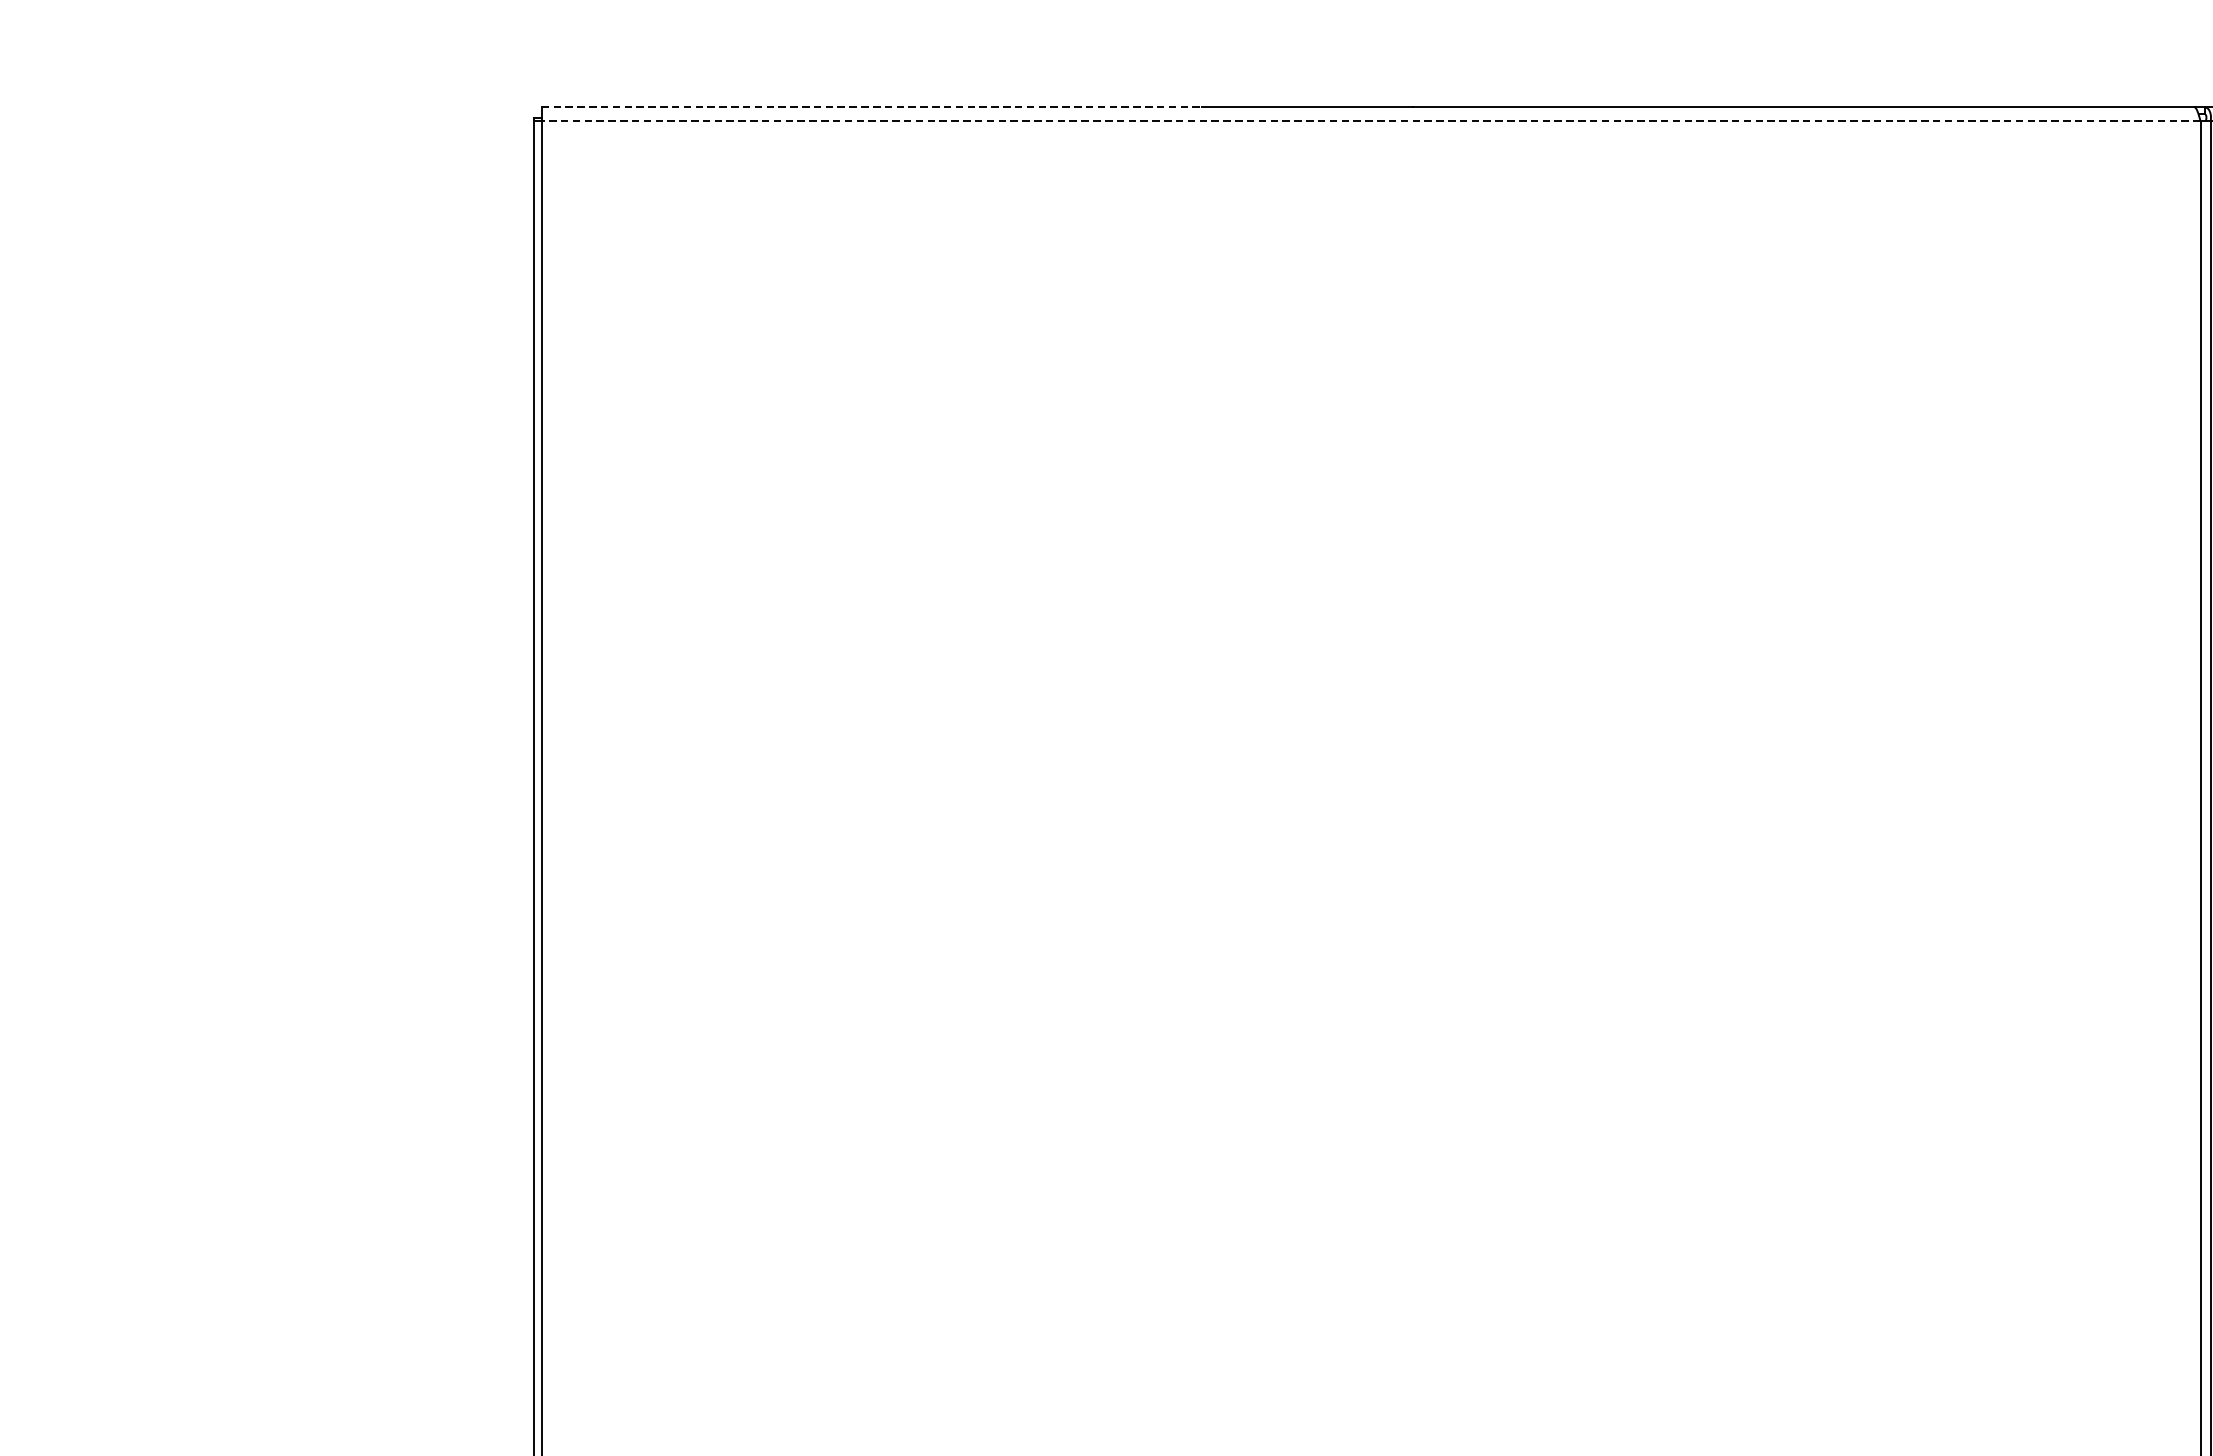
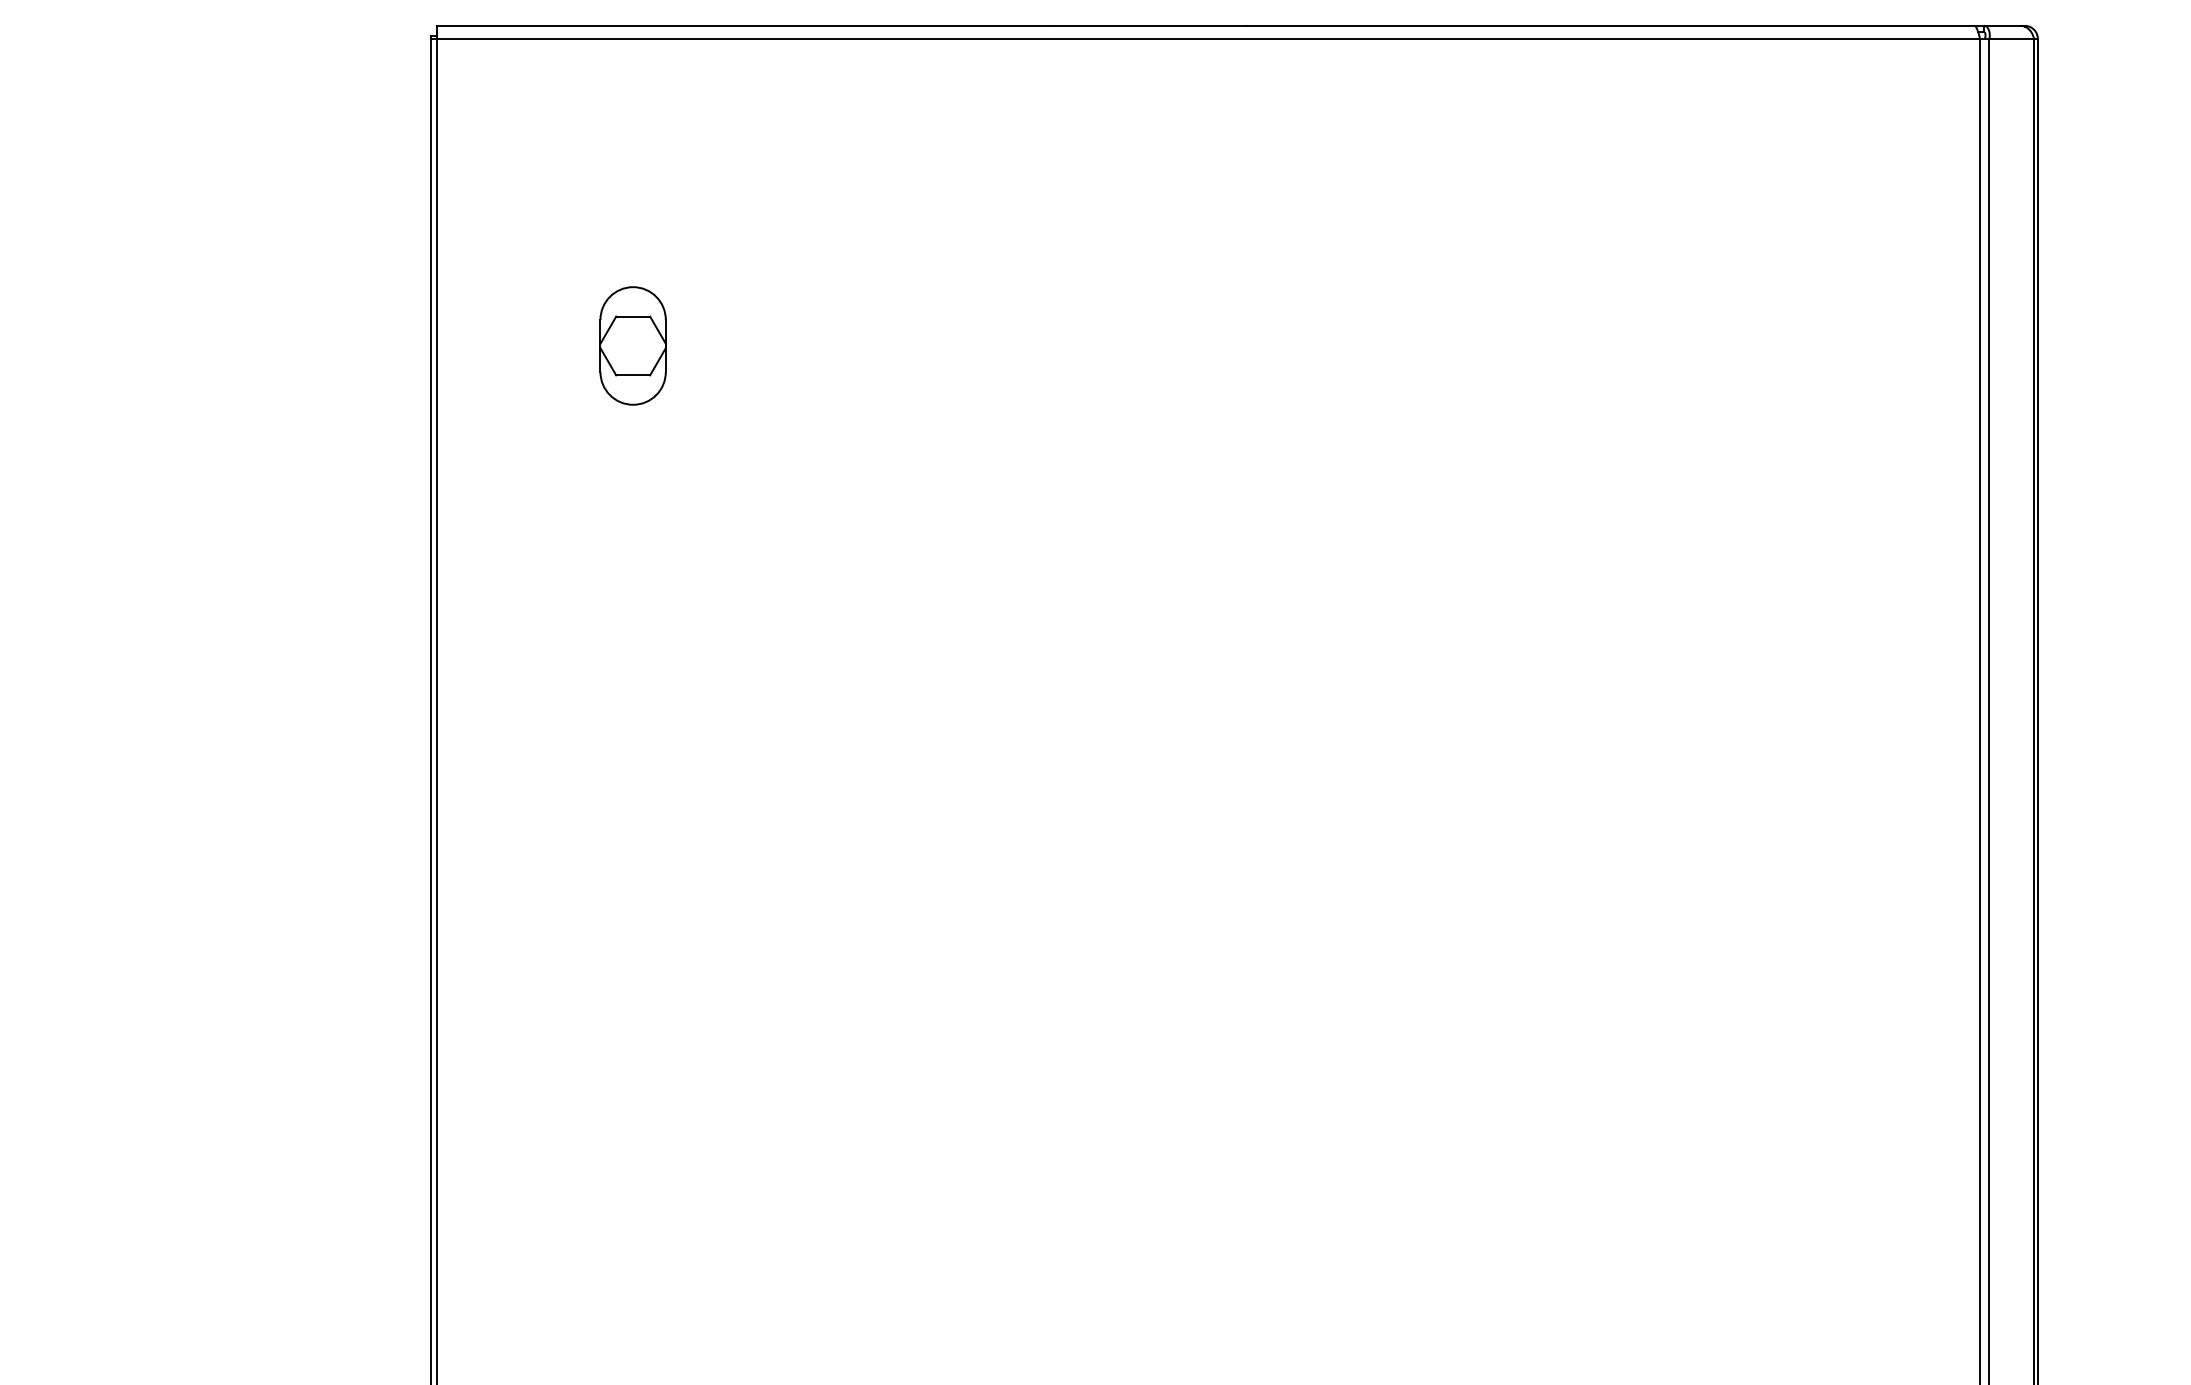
line: (871, 107) -> (744, 25), dashed -> solid
line: (1370, 121) -> (1208, 38), dashed -> solid
part: (751, 451) -> (632, 345), added

